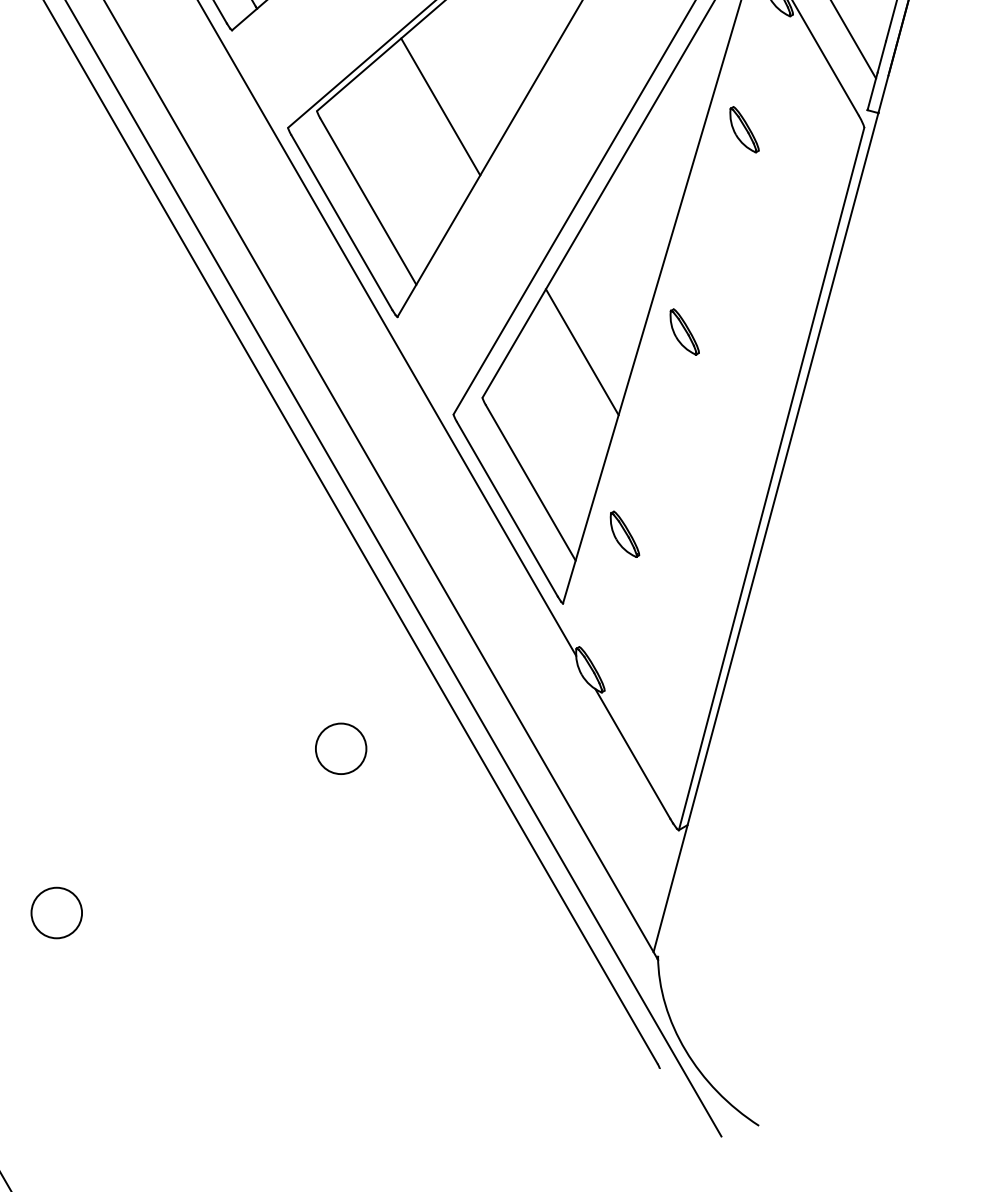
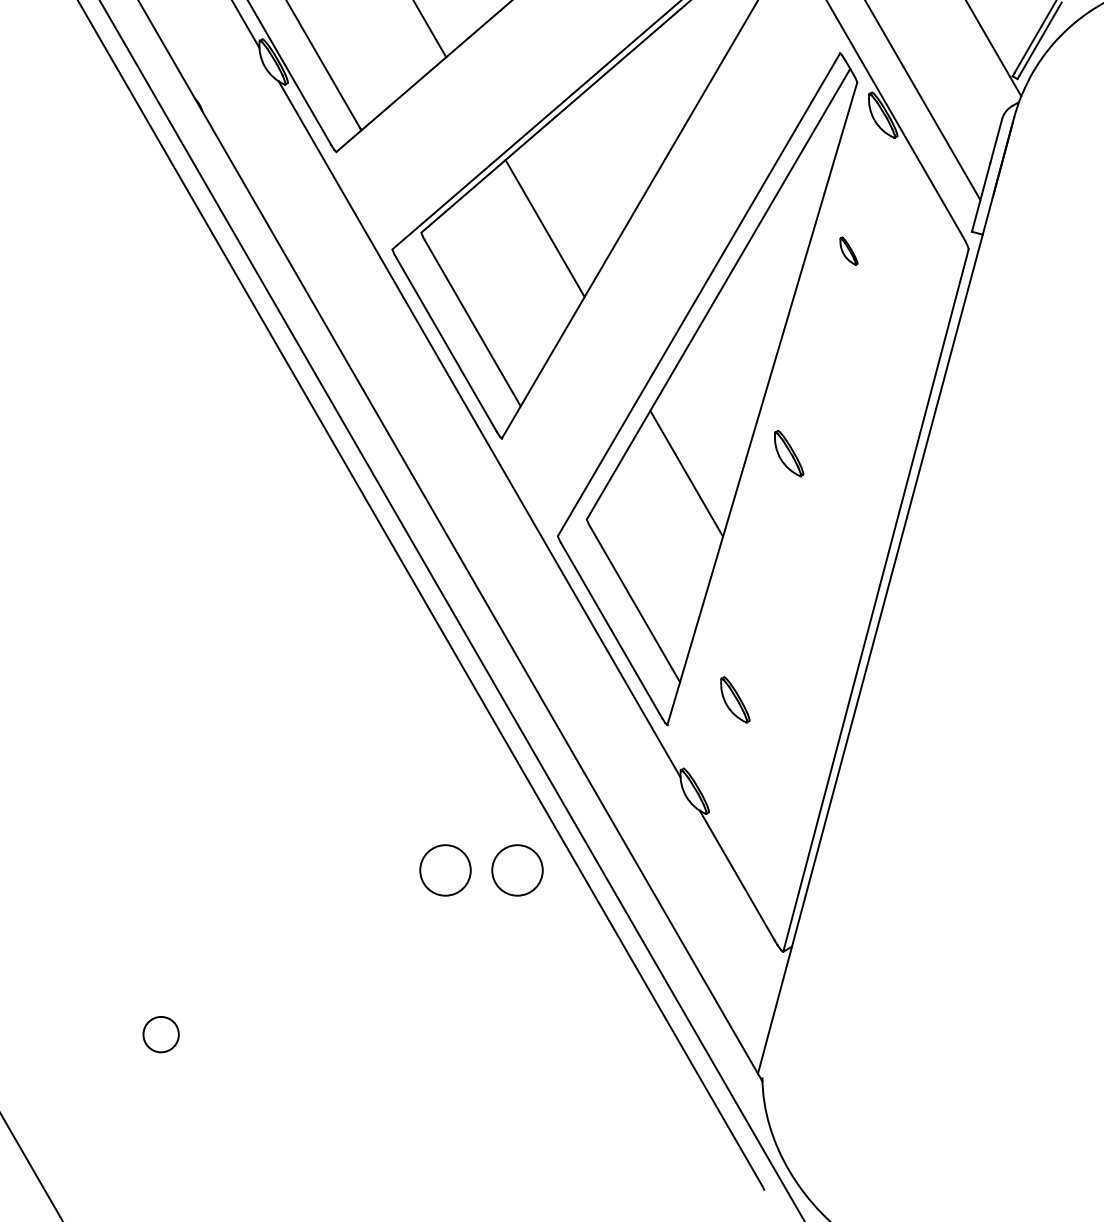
part: (744, 128) -> (848, 250), size x0.6
part: (625, 533) -> (735, 699), moved
circle: (413, 748) -> (517, 870), added
circle: (56, 912) -> (160, 1034), size x0.7

